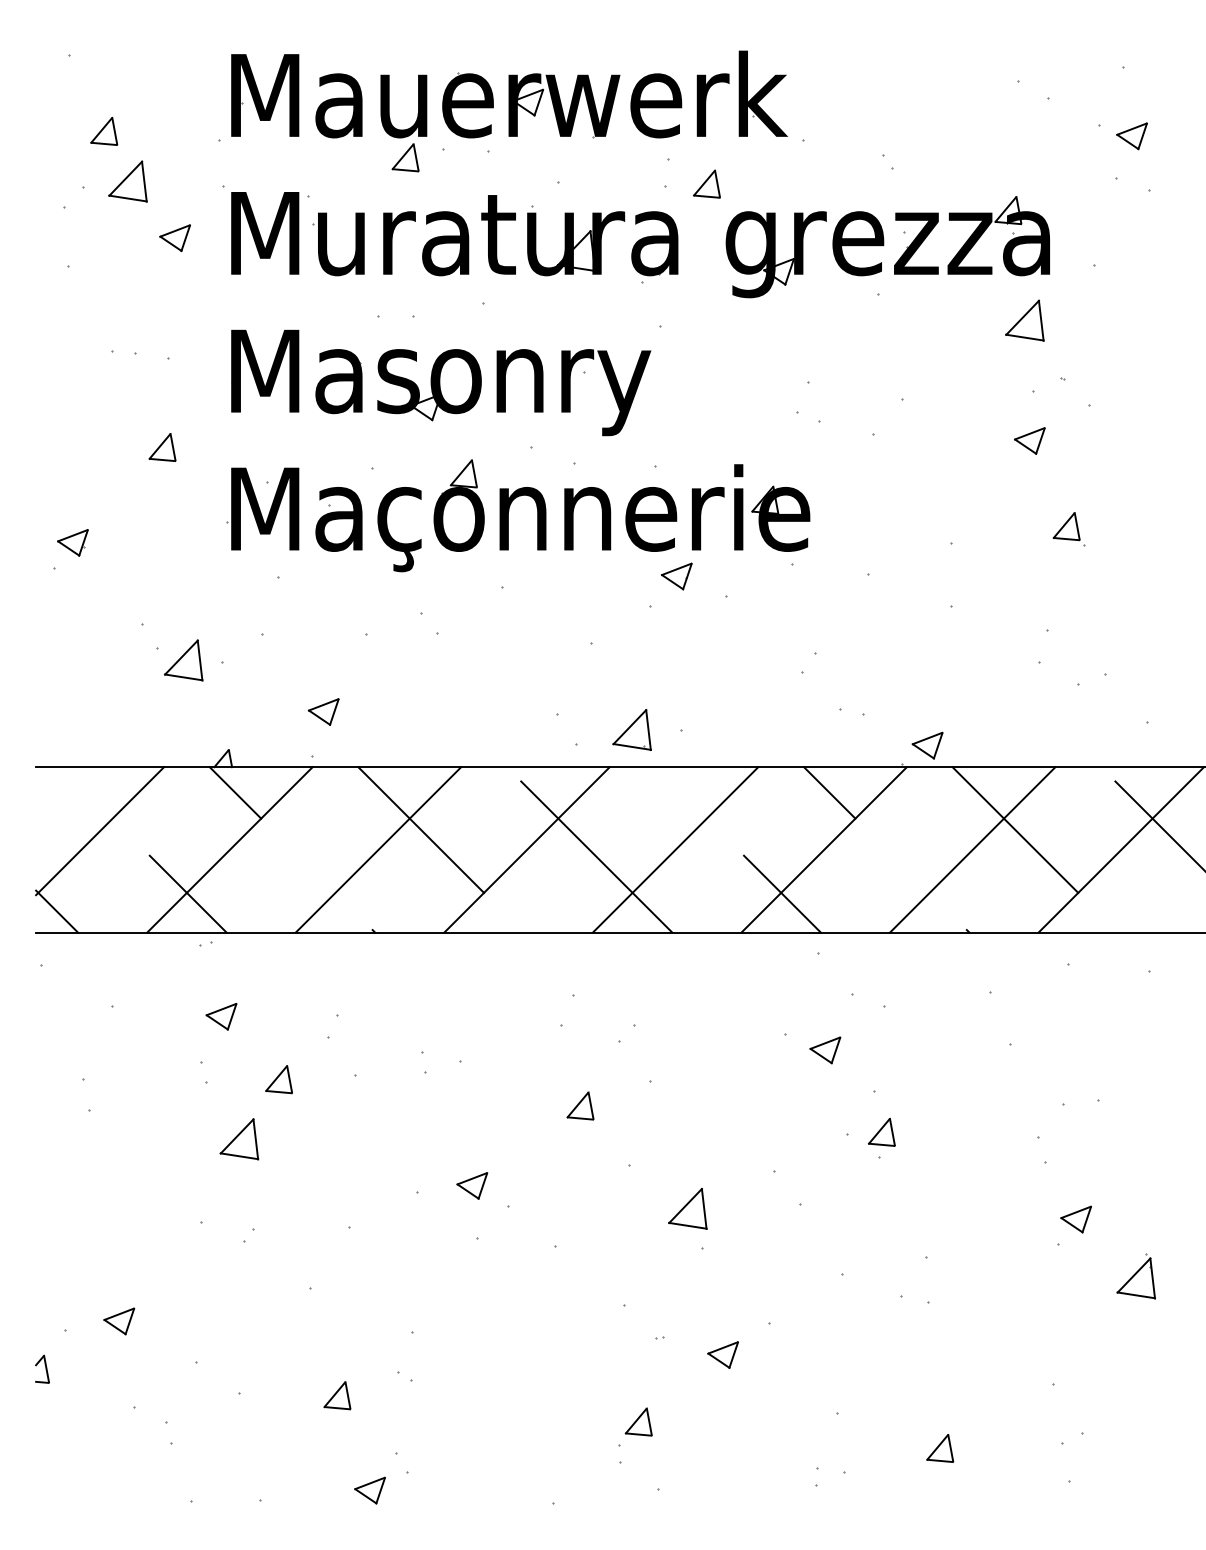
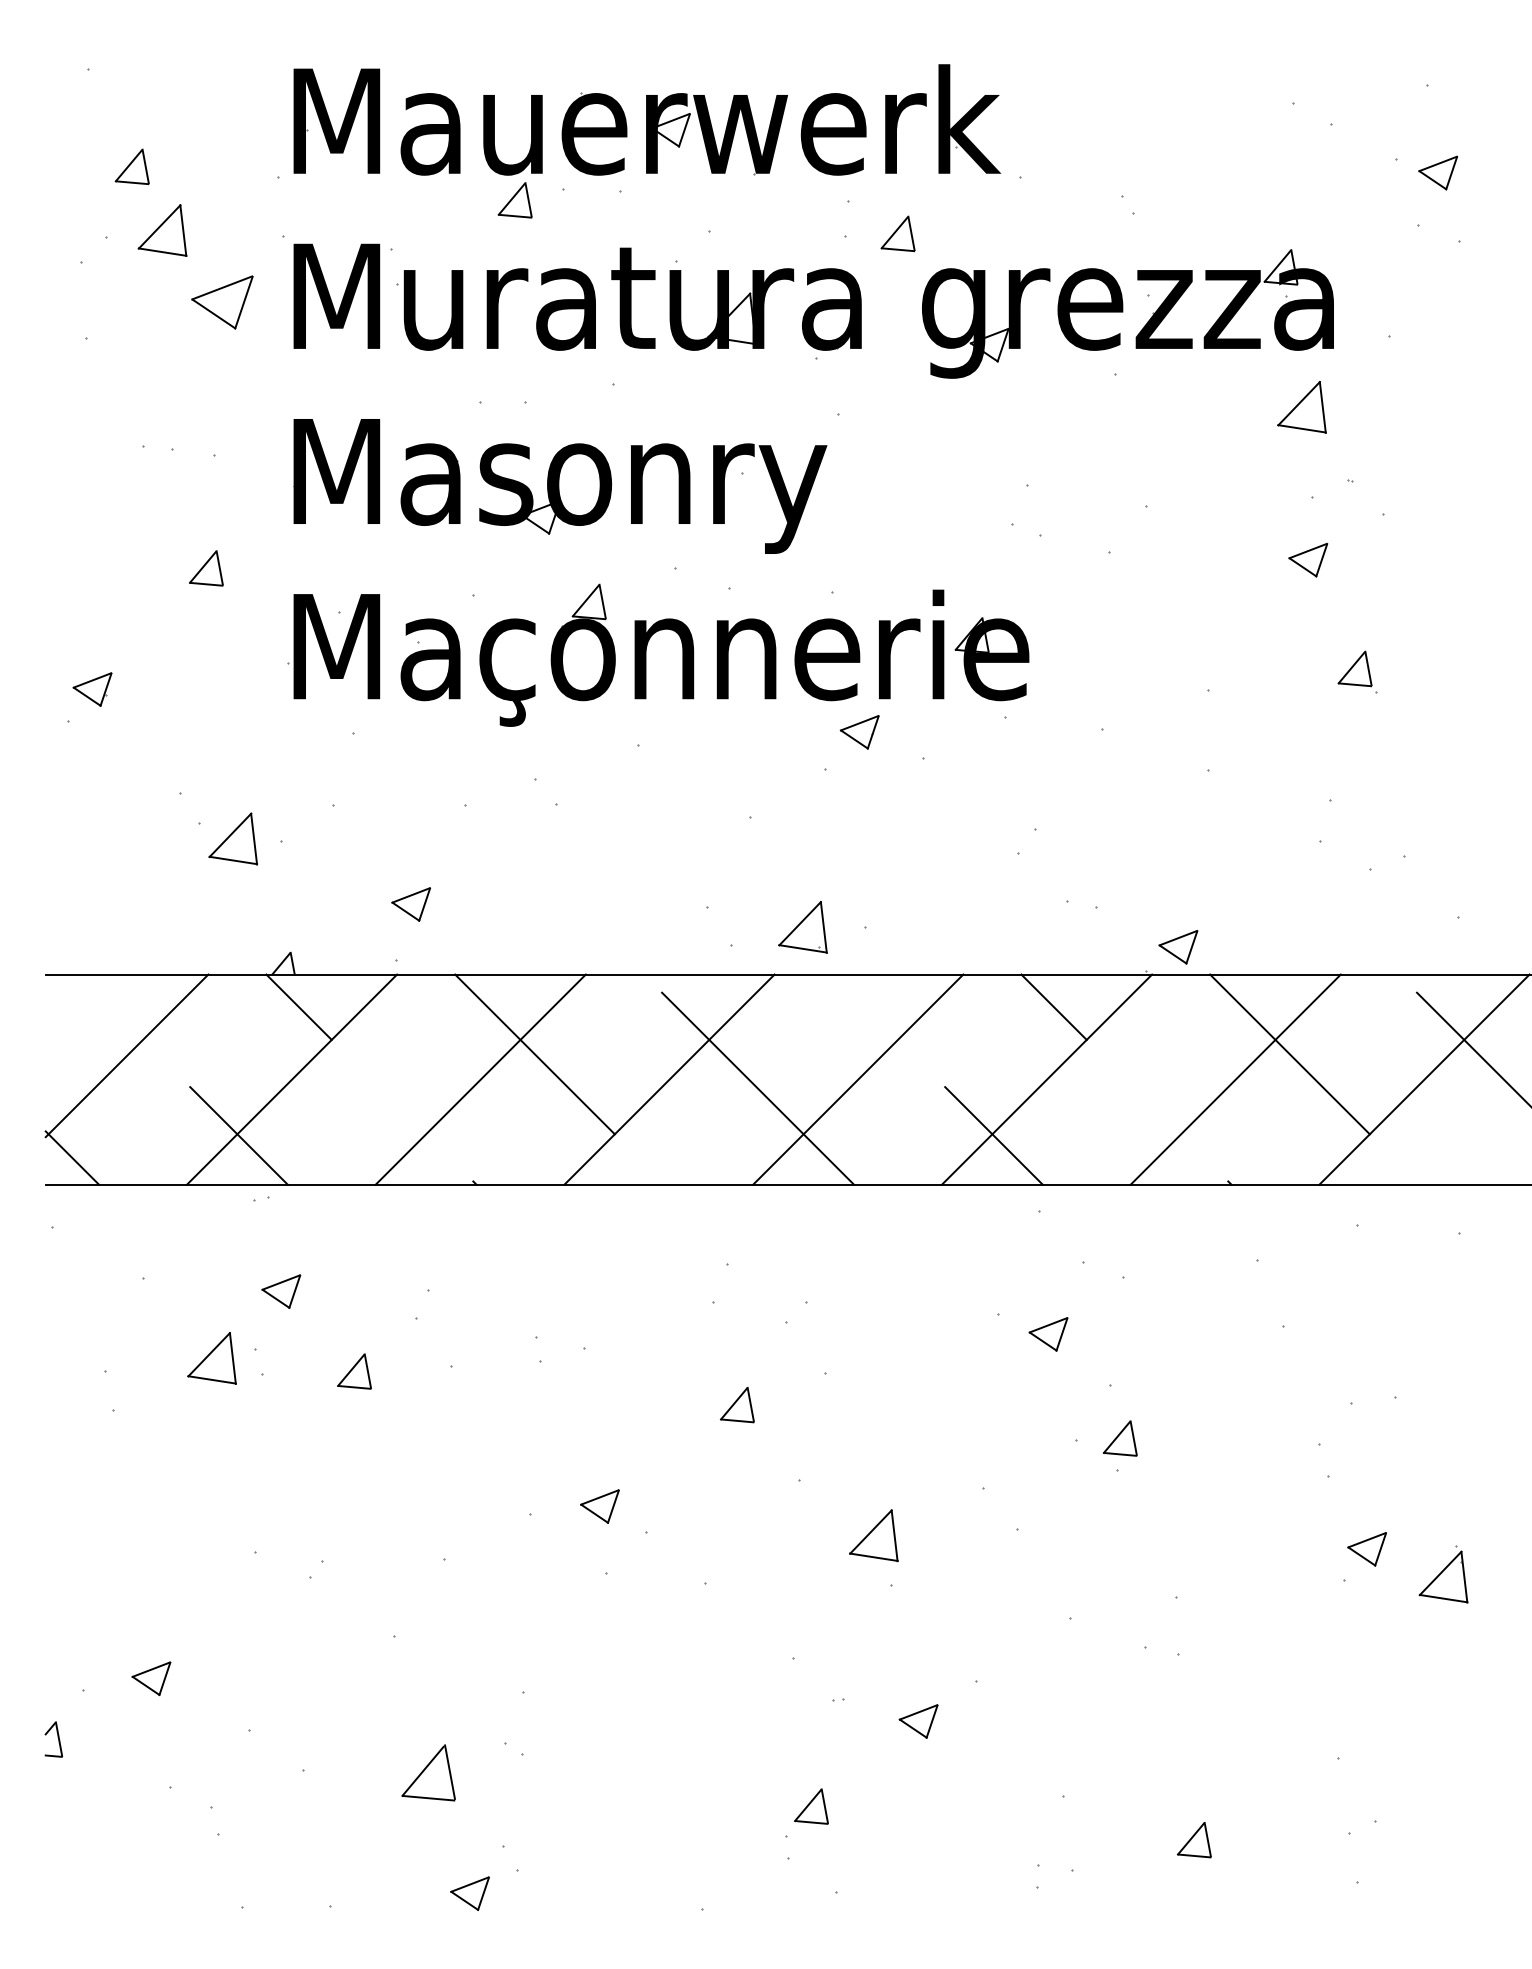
part: (175, 238) -> (222, 302), size x1.6
part: (238, 1139) -> (211, 1358), moved
part: (1136, 1276) -> (1443, 1574), moved
part: (337, 1396) -> (428, 1773), size x1.6

